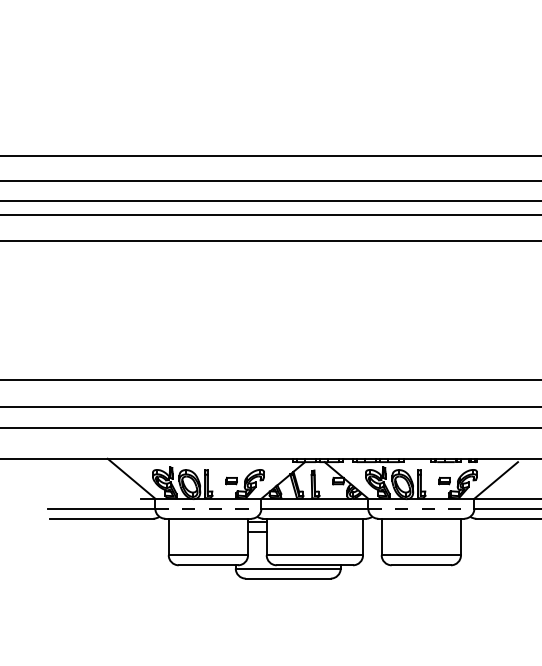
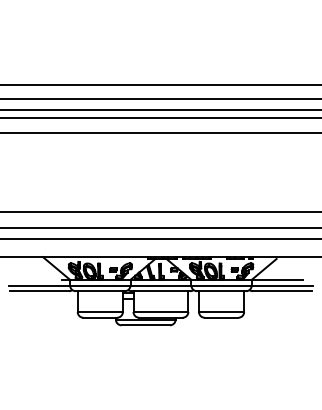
line: (208, 508) -> (100, 285), dashed -> solid
line: (422, 508) -> (222, 285), dashed -> solid

